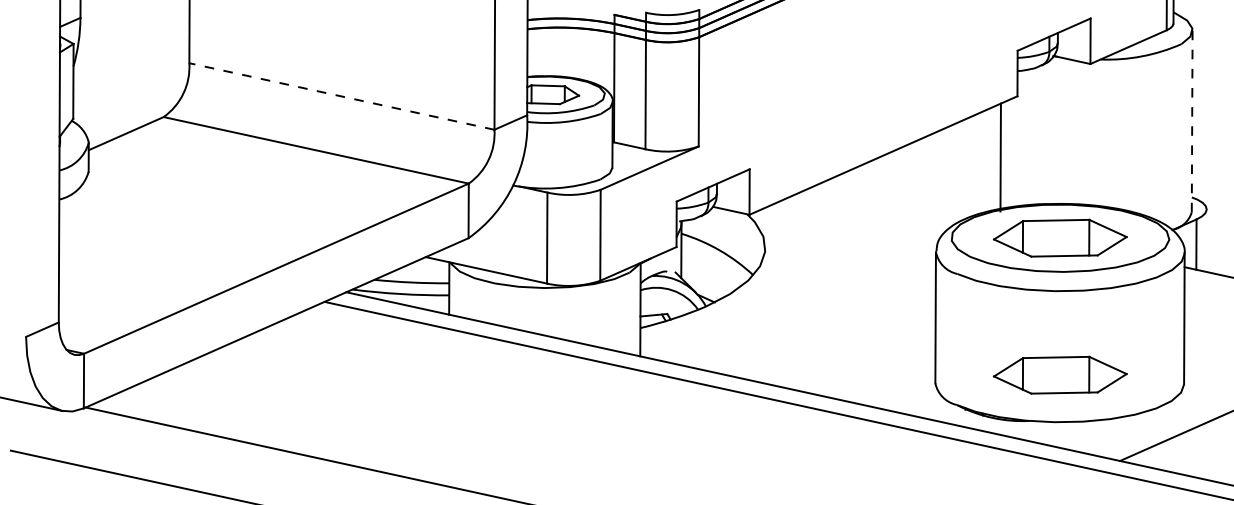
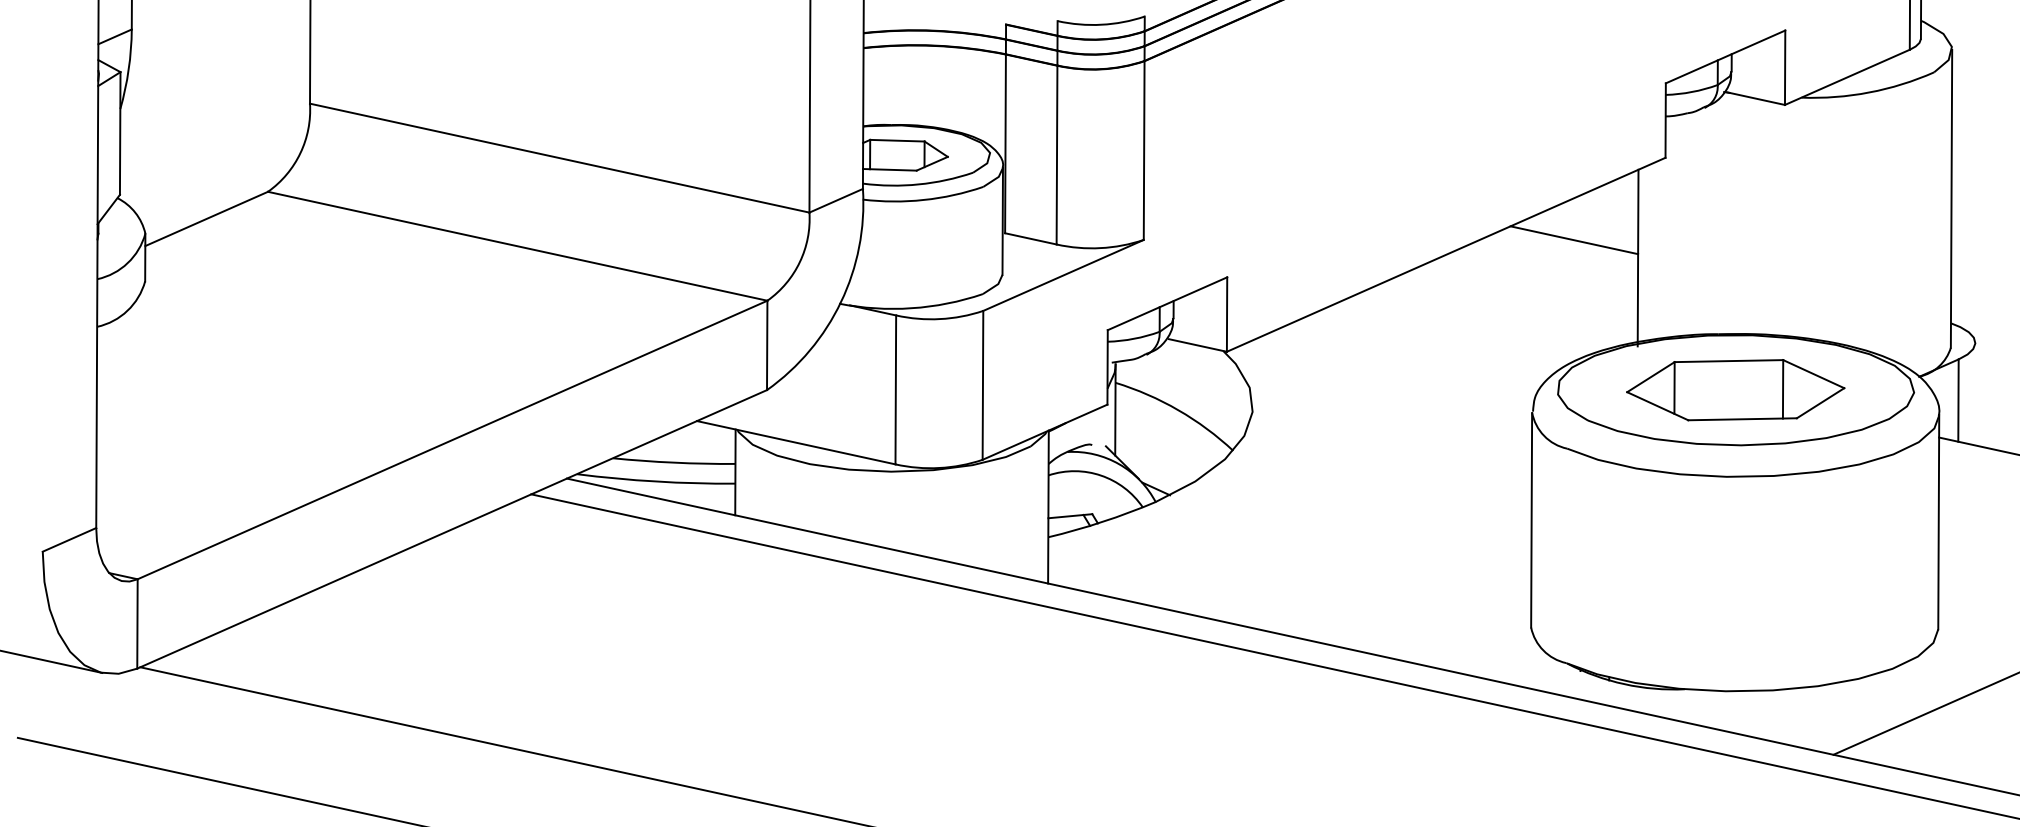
line: (341, 96) -> (559, 158), dashed -> solid
line: (1192, 121) -> (1952, 199), dashed -> solid
line: (961, 146) -> (1573, 239), added
part: (1059, 374) -> (1734, 613), removed

